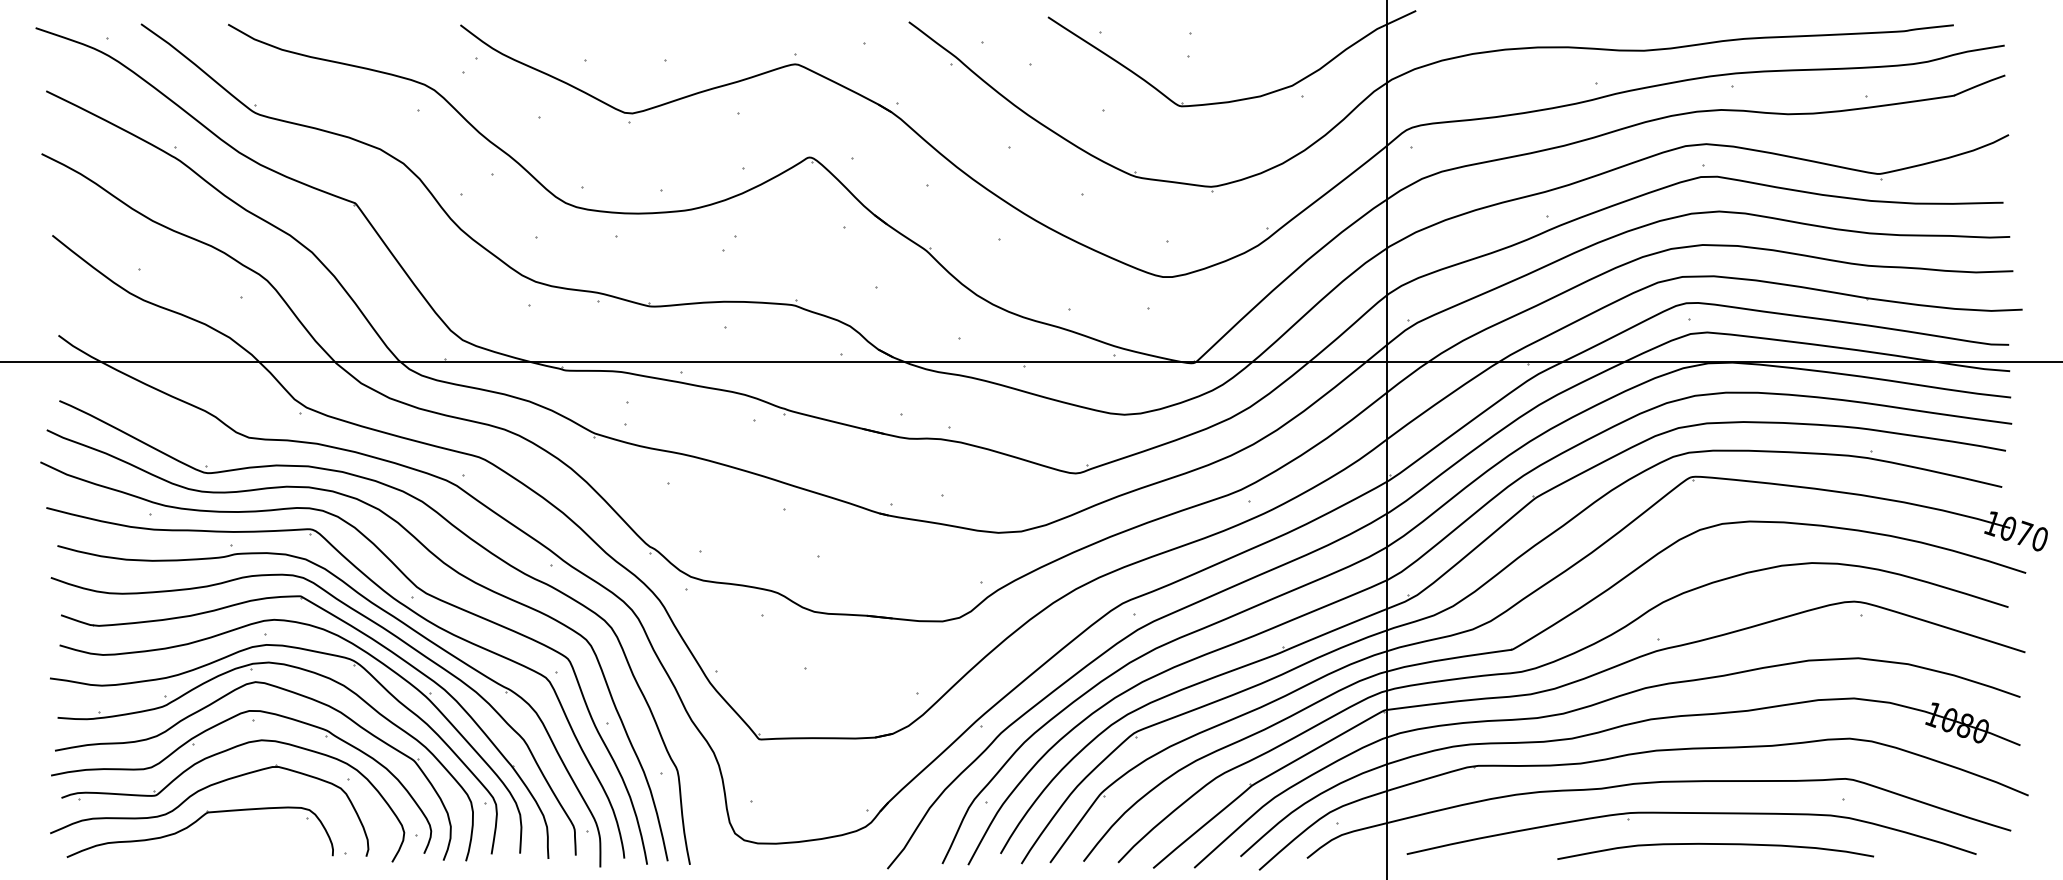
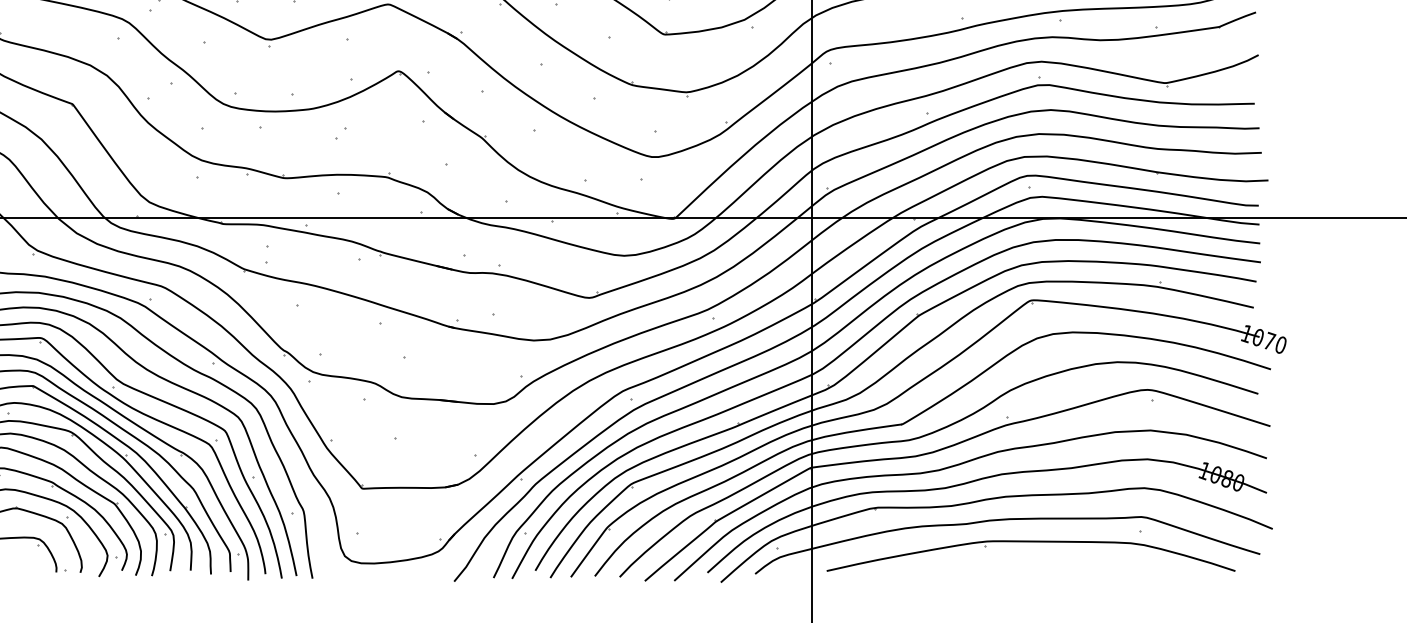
curve: (1715, 844) -> (1048, 564), removed

